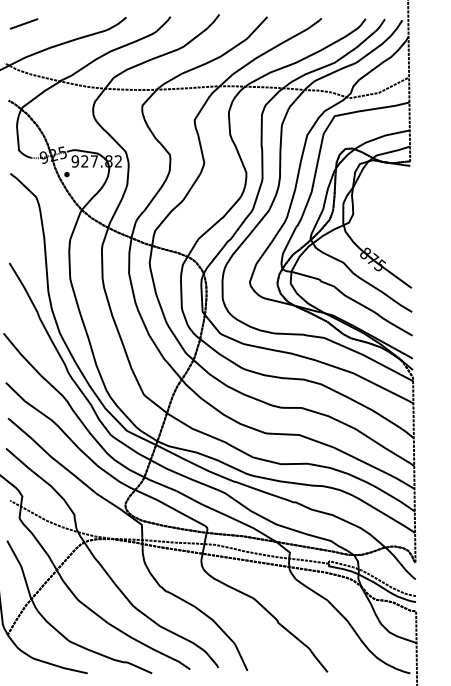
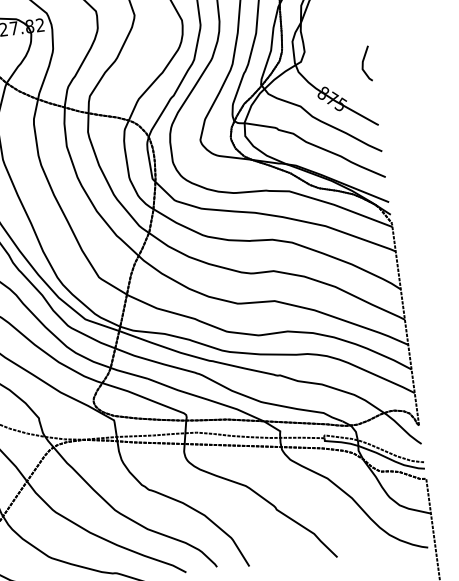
line: (405, 230) -> (364, 62), added

